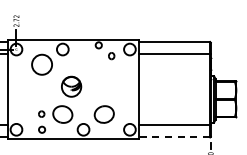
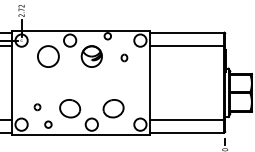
part: (111, 56) -> (124, 58), moved
part: (71, 86) -> (91, 56), moved
part: (41, 113) -> (37, 106), moved
line: (174, 137) -> (187, 132), dashed -> solid

